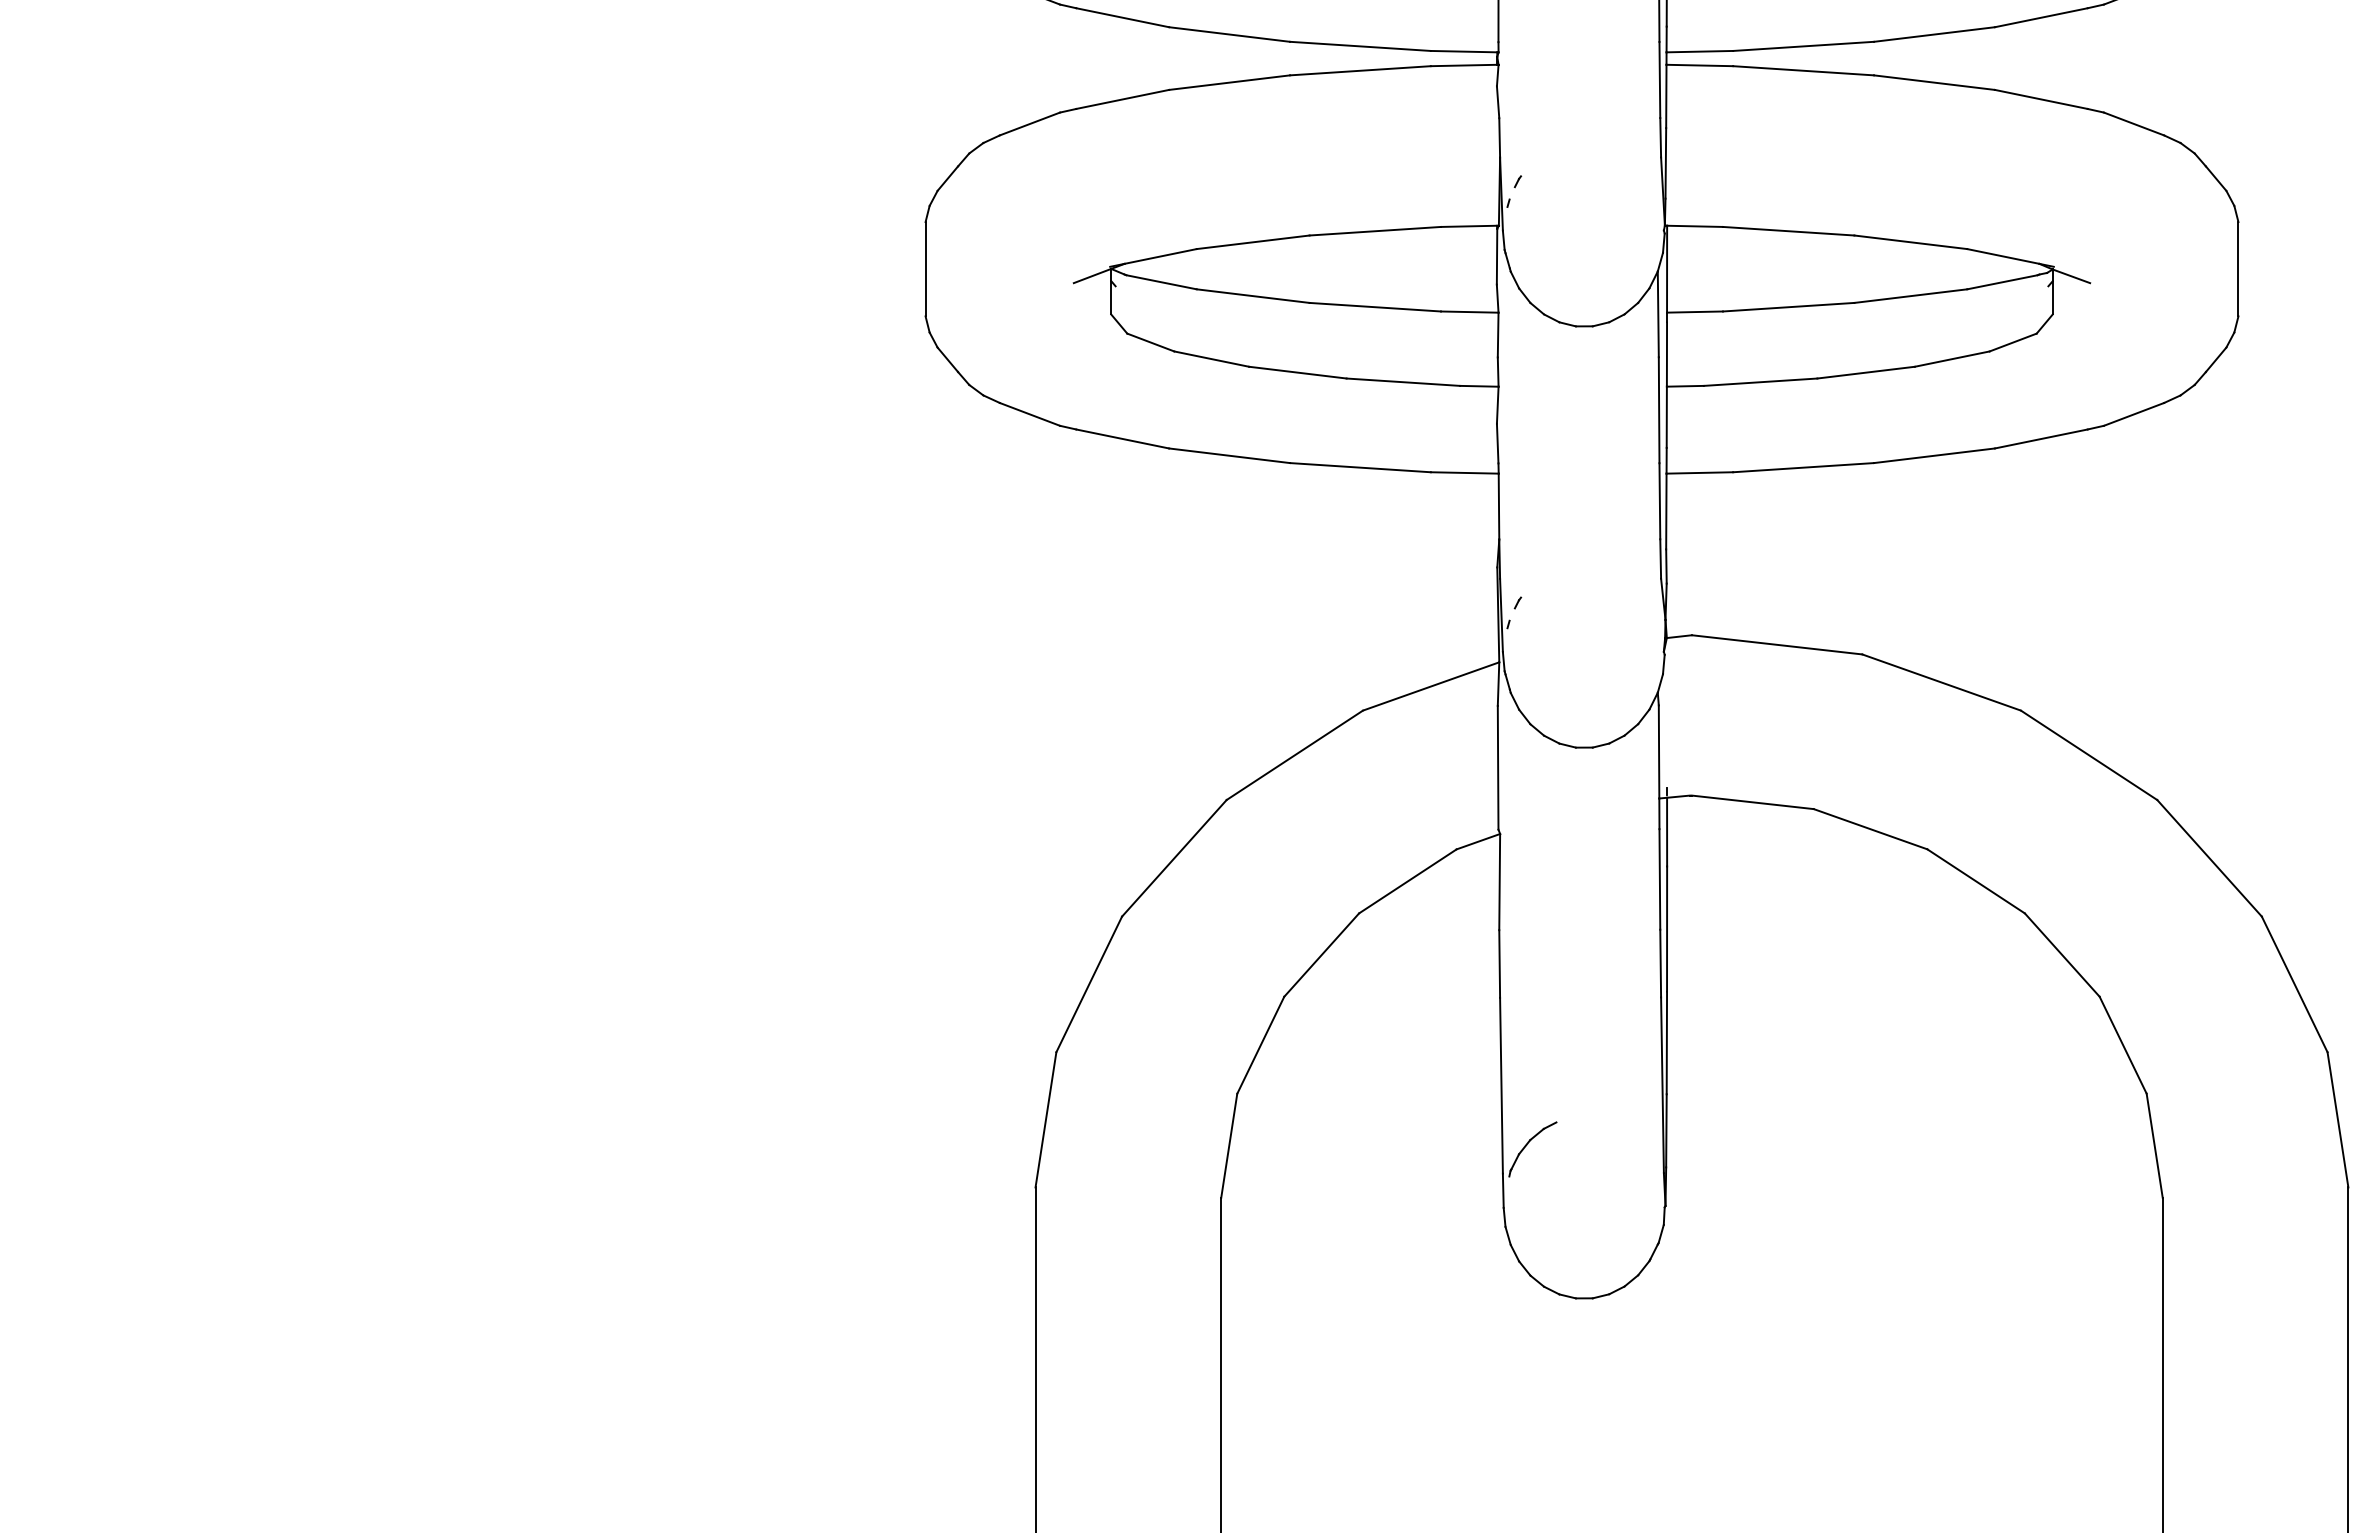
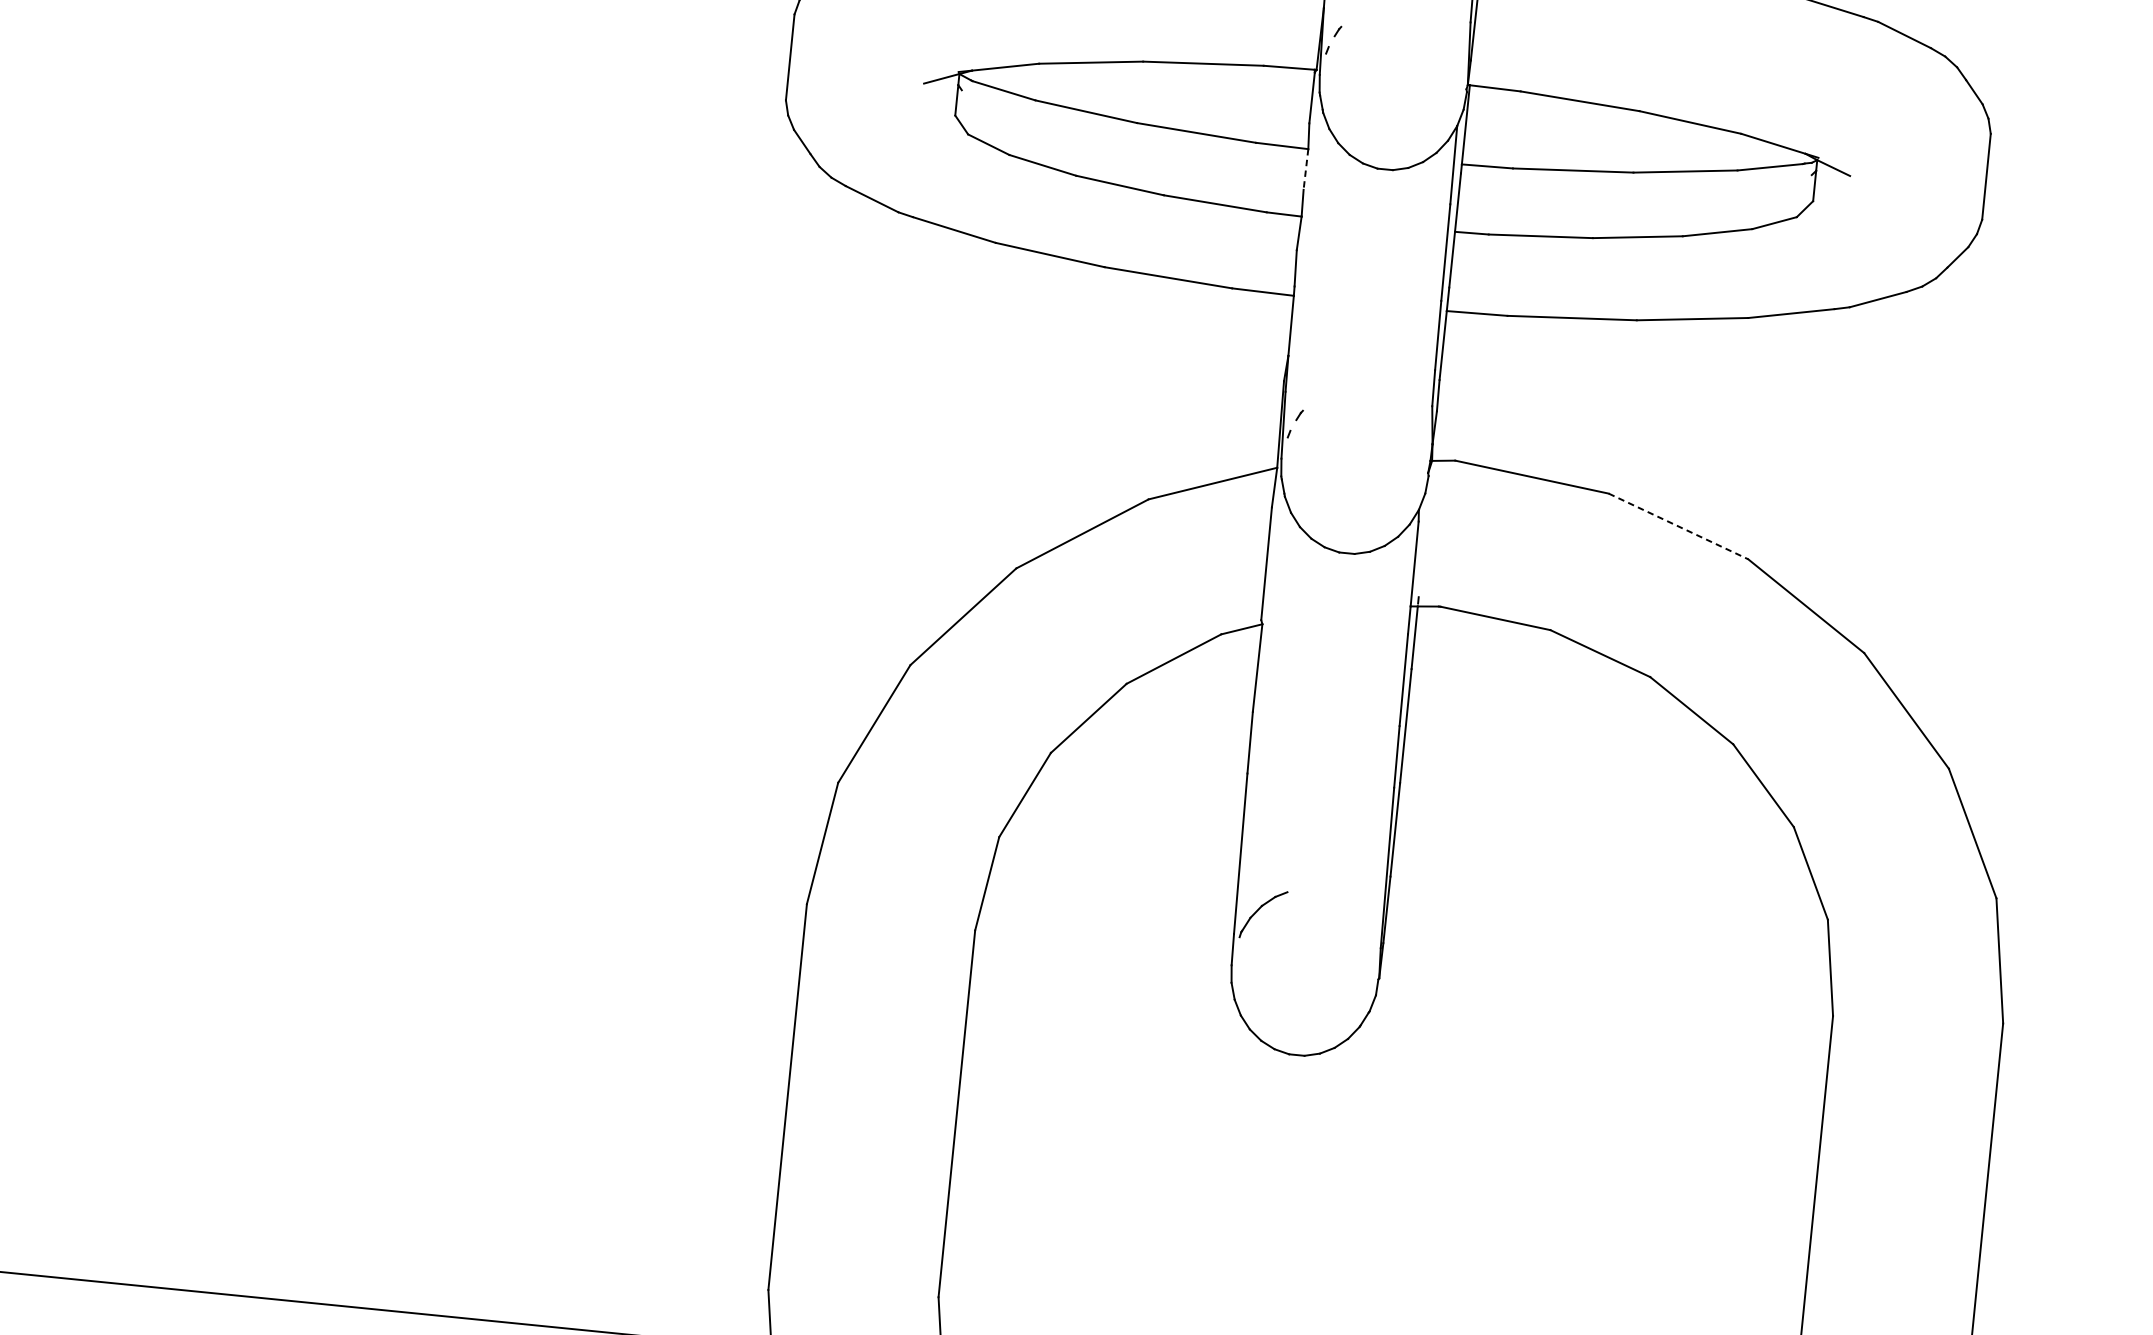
line: (1498, 335) -> (1306, 169), solid -> dashed
line: (1942, 682) -> (1679, 526), solid -> dashed

